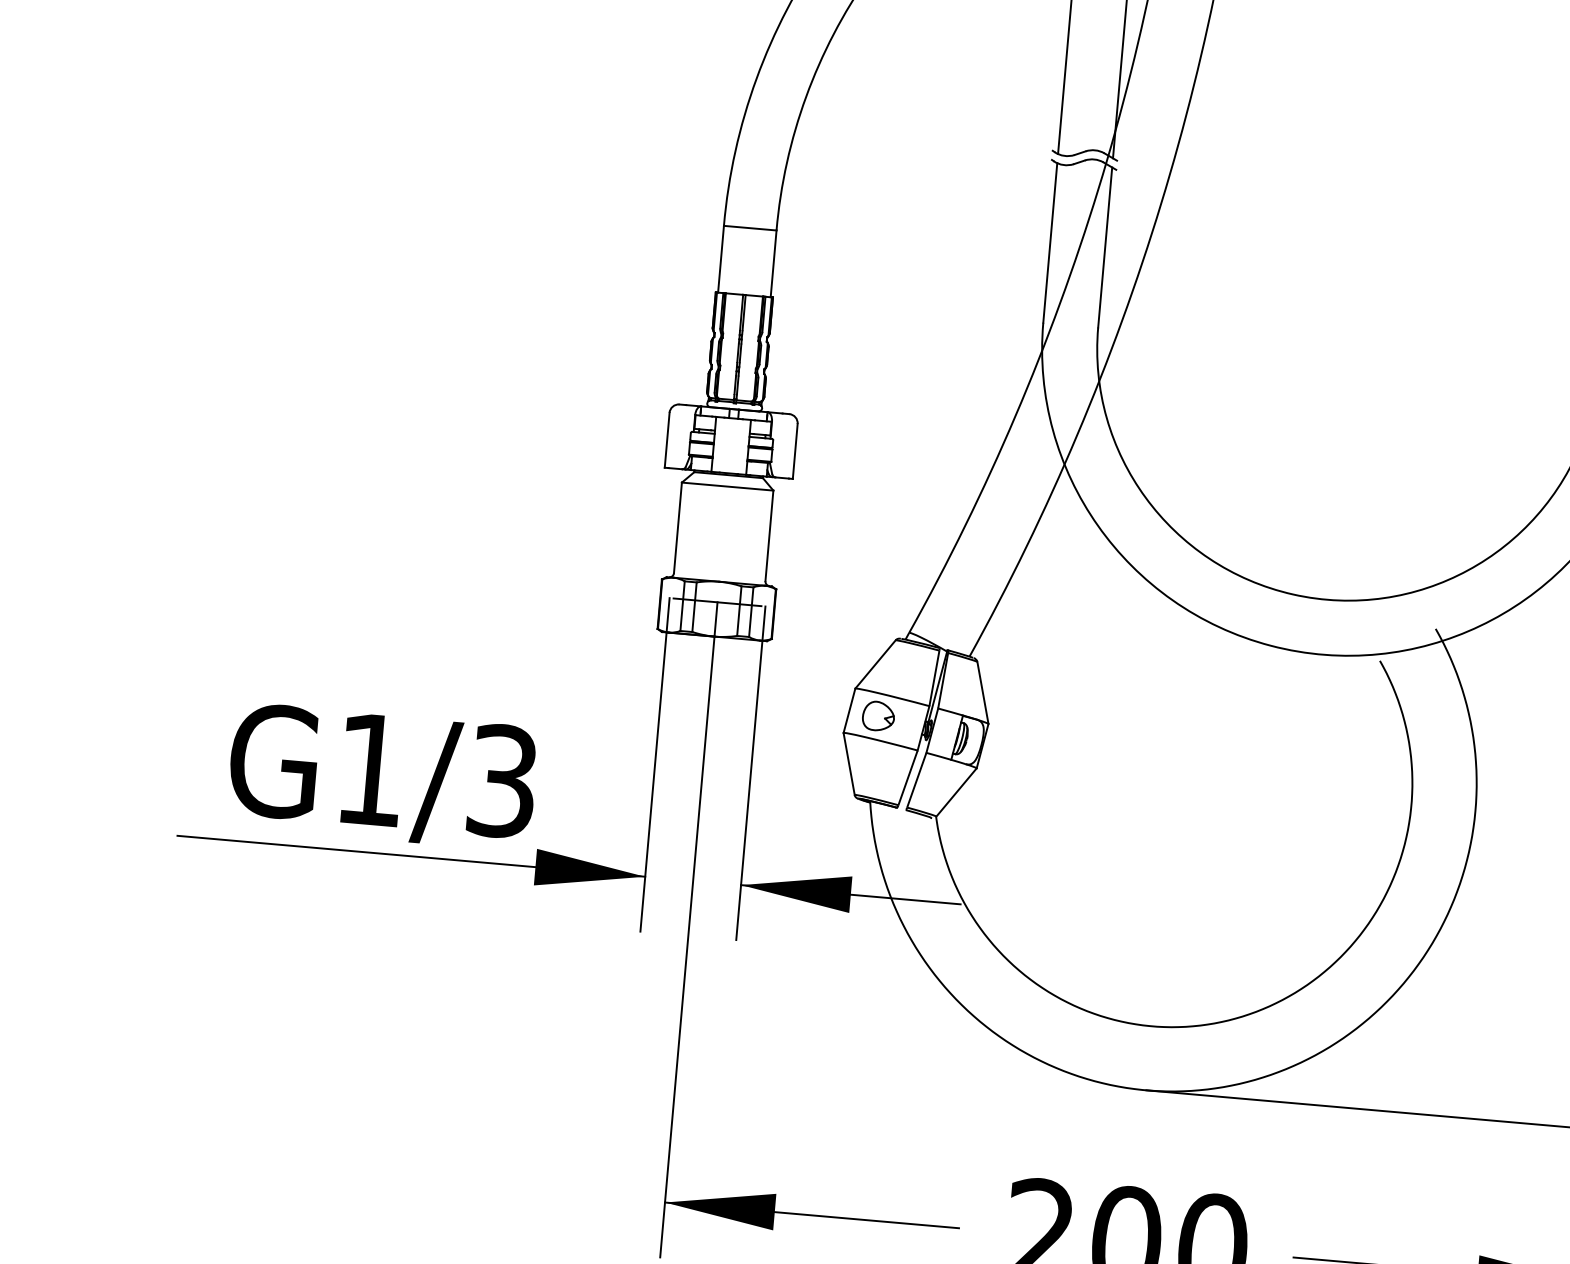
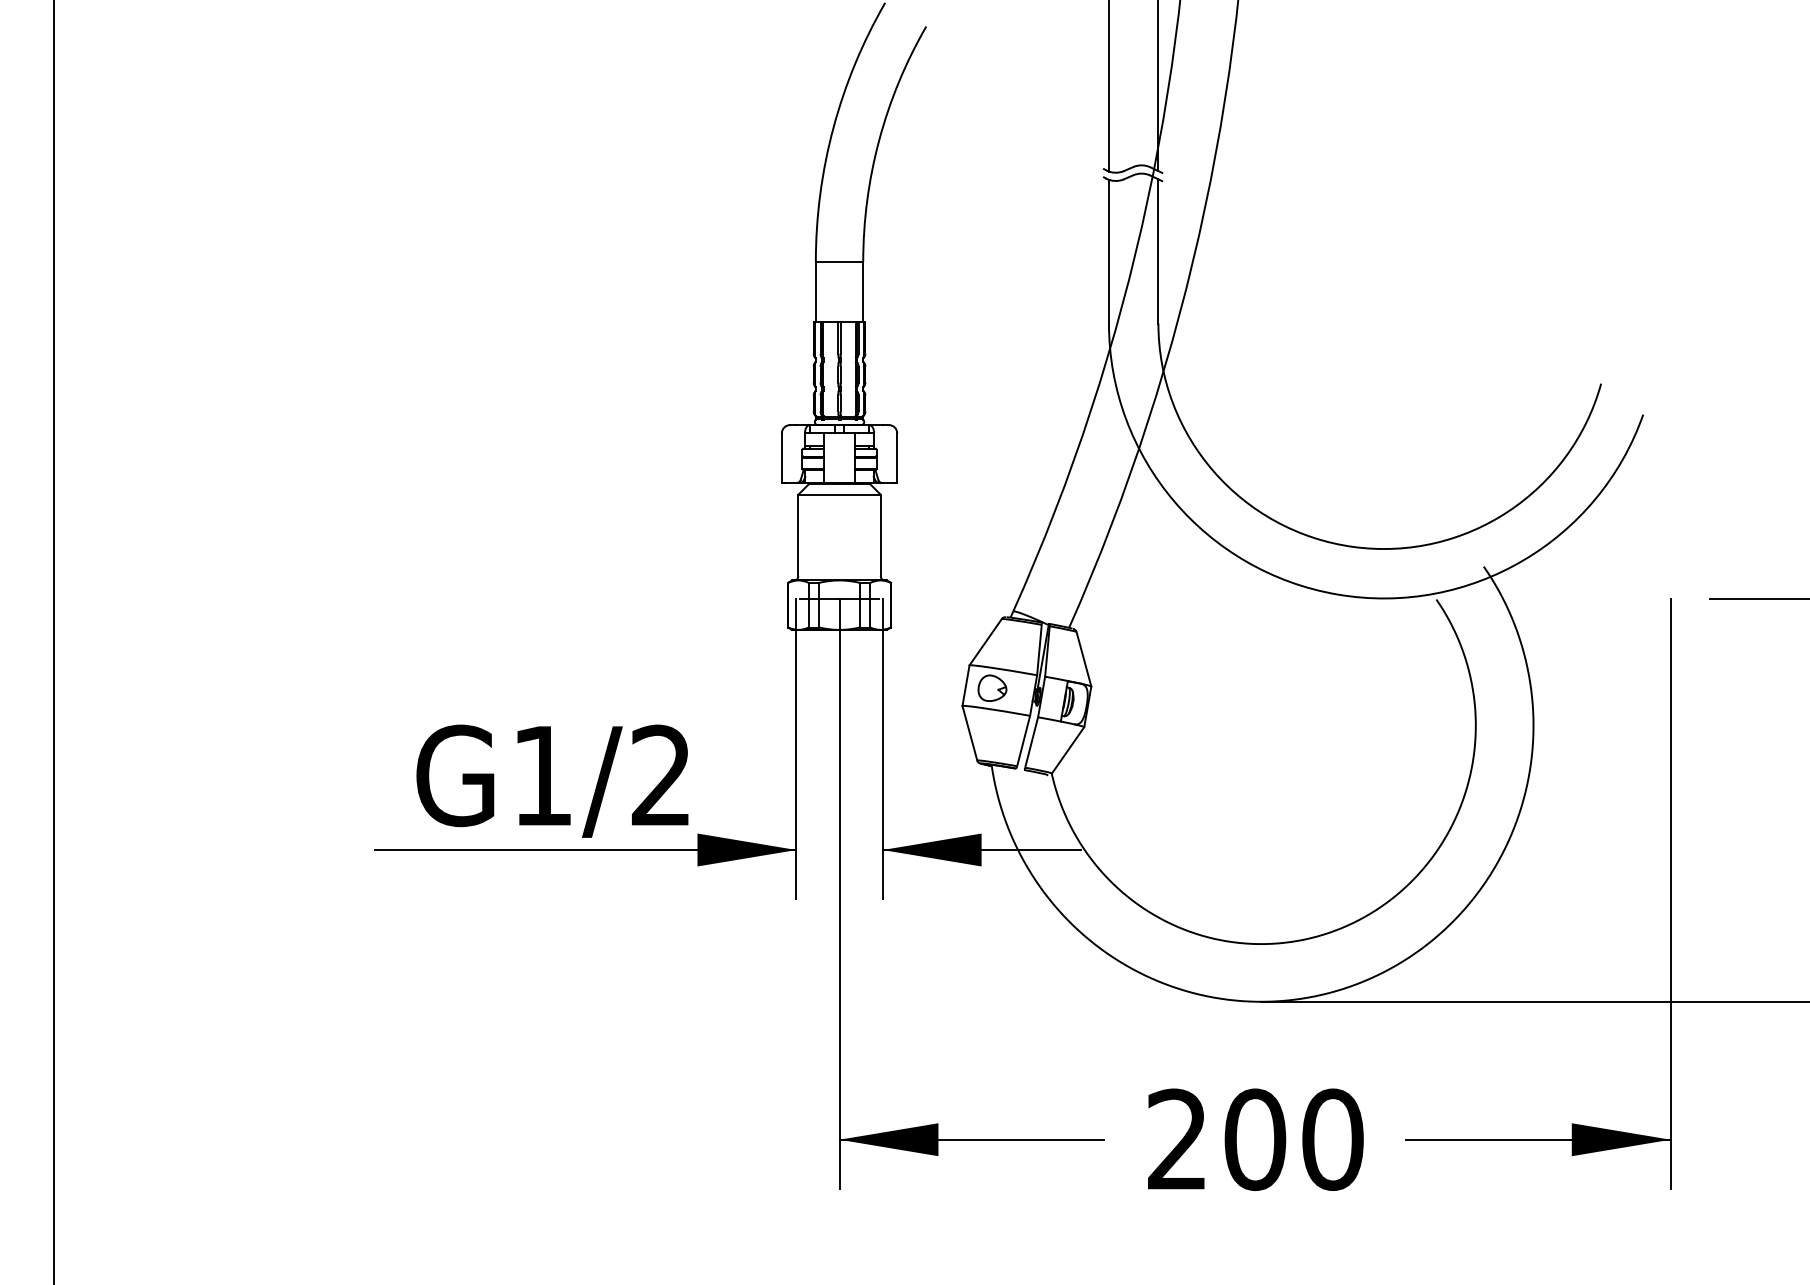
text: (502, 780) -> (661, 775), G1/3 -> G1/2

